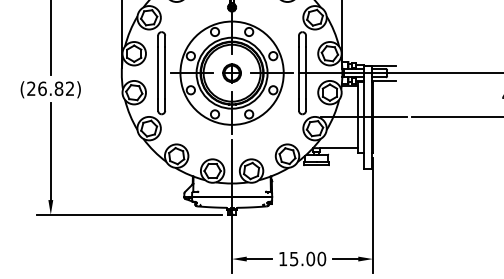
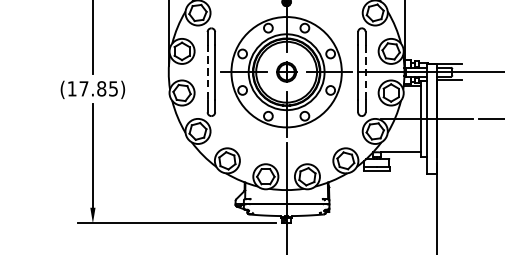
line: (158, 73) -> (207, 72), solid -> dashed
line: (306, 73) -> (366, 72), solid -> dashed
text: (50, 88) -> (92, 88), (26.82) -> (17.85)

